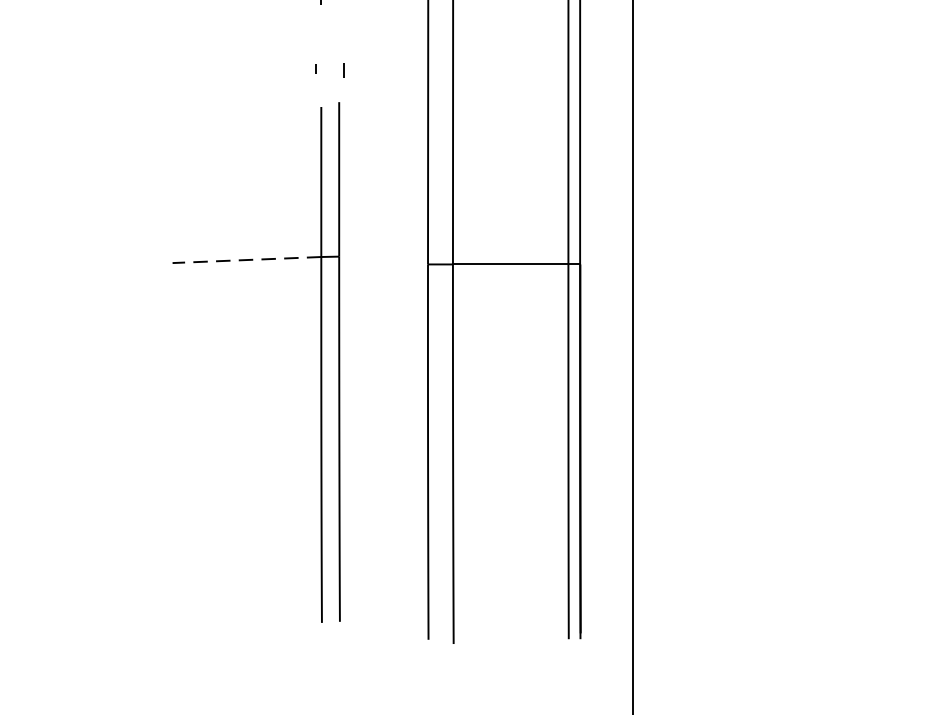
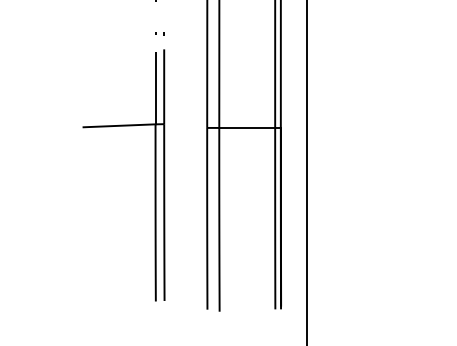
part: (329, 69) -> (159, 33), size x0.62
line: (246, 259) -> (119, 125), dashed -> solid

